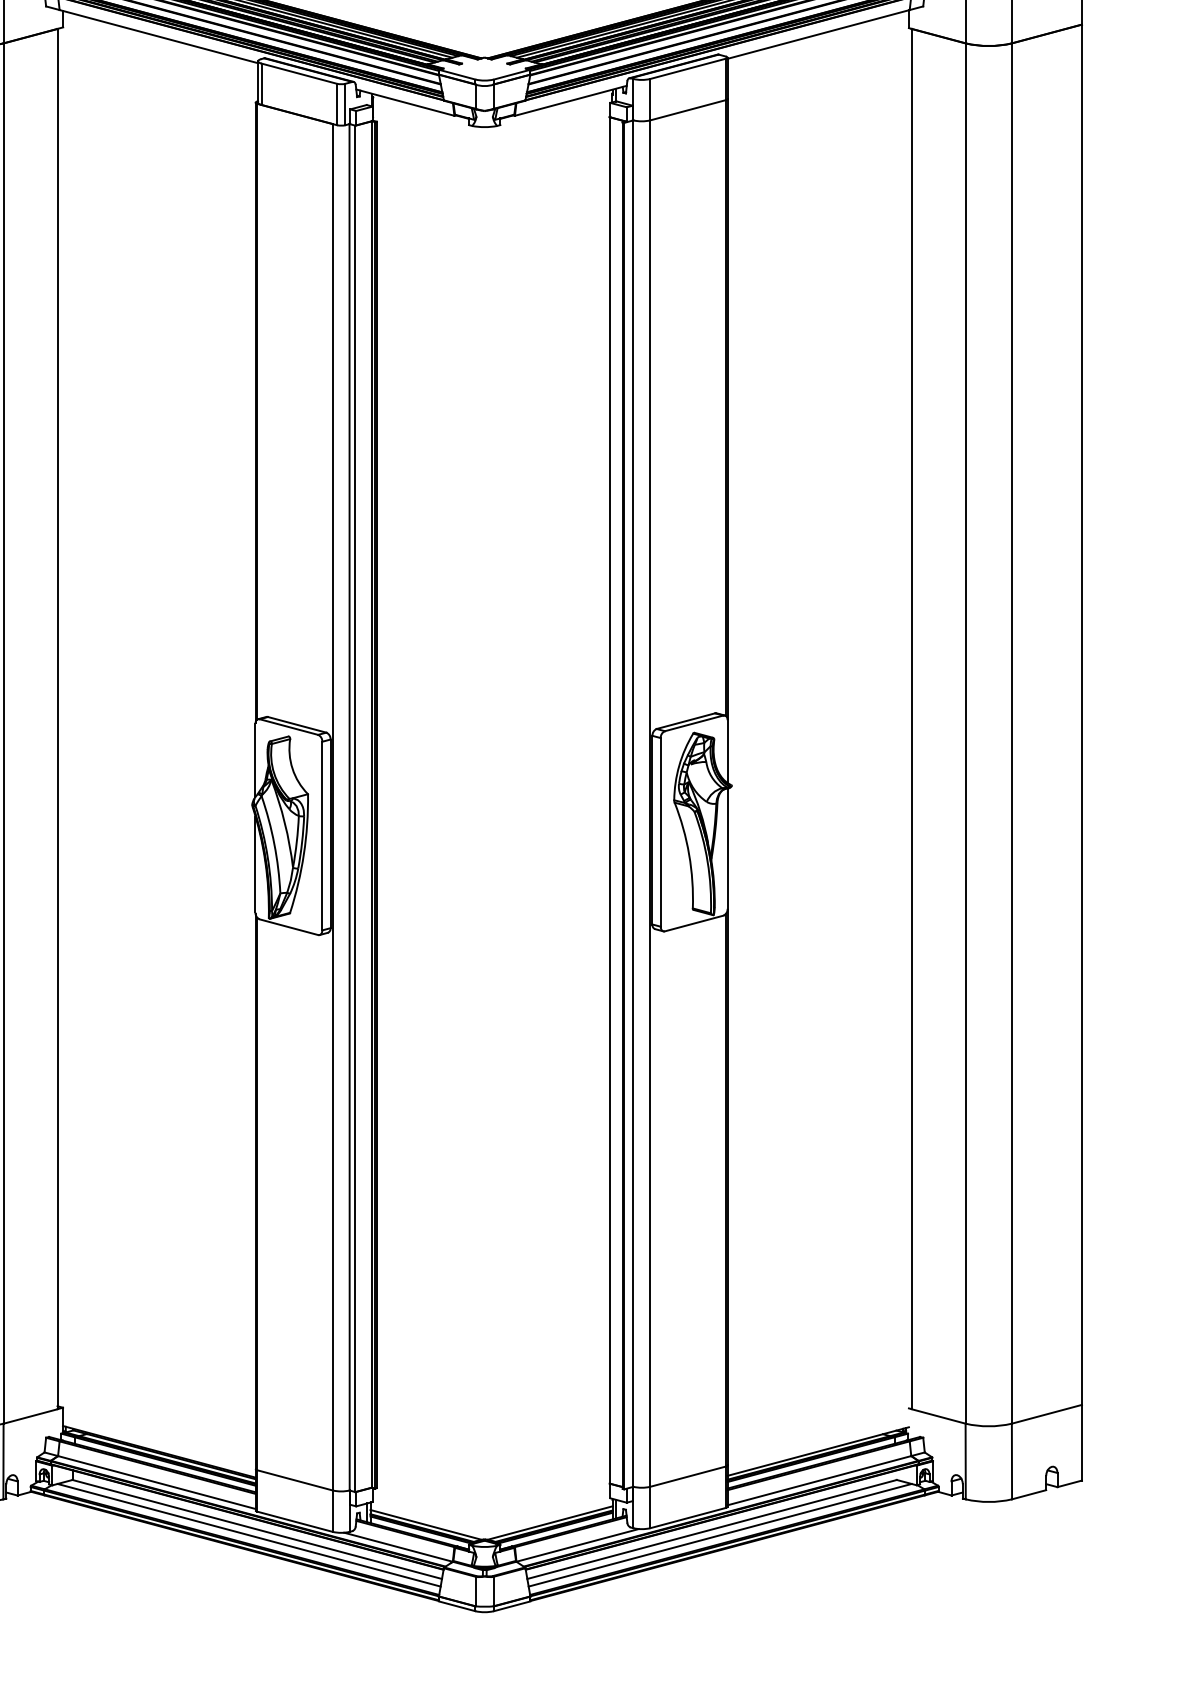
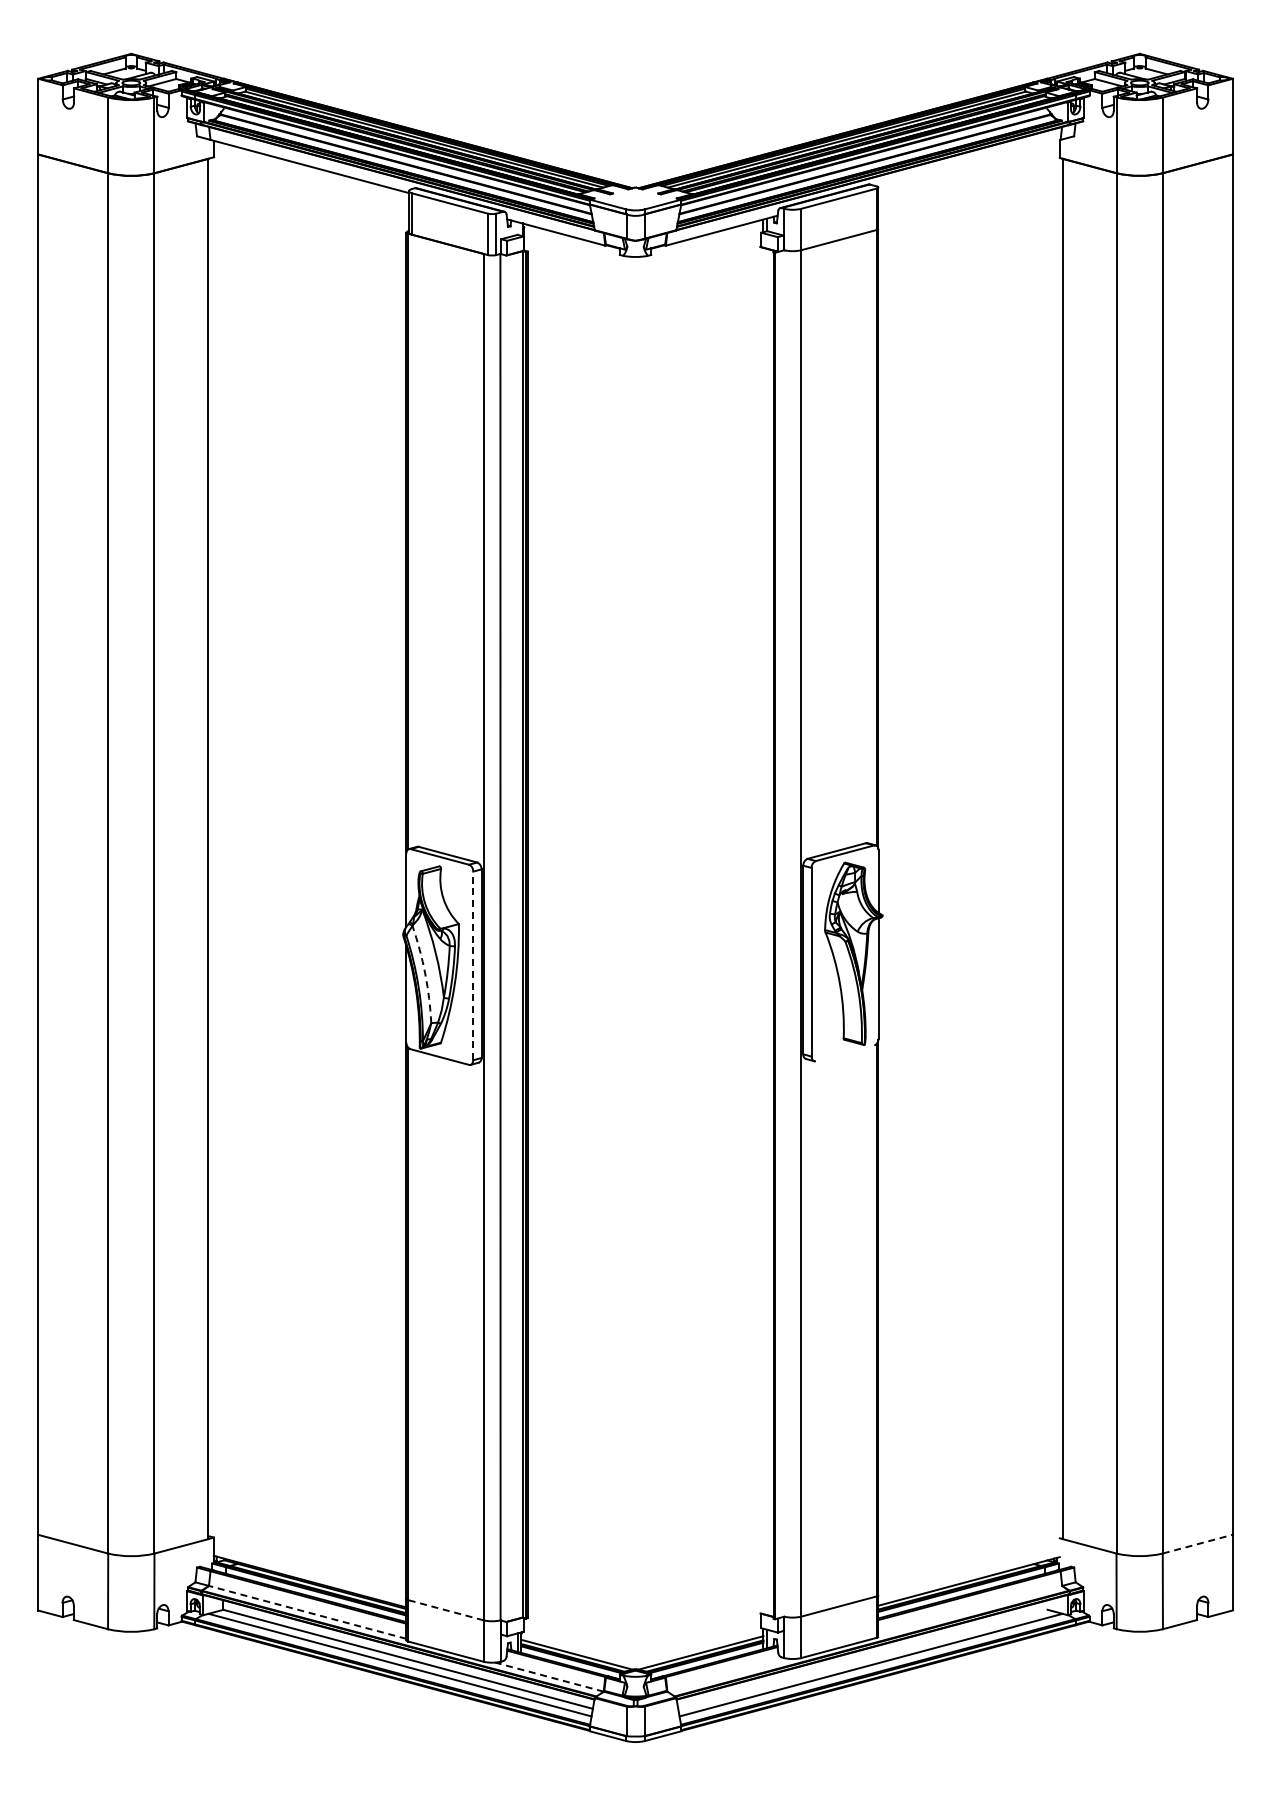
line: (818, 33) -> (969, 163), removed
line: (609, 800) -> (760, 930), removed
line: (633, 803) -> (784, 933), removed
line: (355, 808) -> (506, 938), removed
line: (322, 835) -> (473, 965), solid -> dashed
arc: (274, 844) -> (425, 974), solid -> dashed
line: (693, 923) -> (844, 1053), removed
line: (1047, 1414) -> (1198, 1544), solid -> dashed
line: (294, 1480) -> (445, 1610), solid -> dashed
line: (819, 1480) -> (970, 1610), removed
line: (156, 1482) -> (307, 1612), solid -> dashed
line: (711, 1528) -> (862, 1658), removed
line: (577, 1544) -> (728, 1674), removed
line: (397, 1547) -> (548, 1677), solid -> dashed

